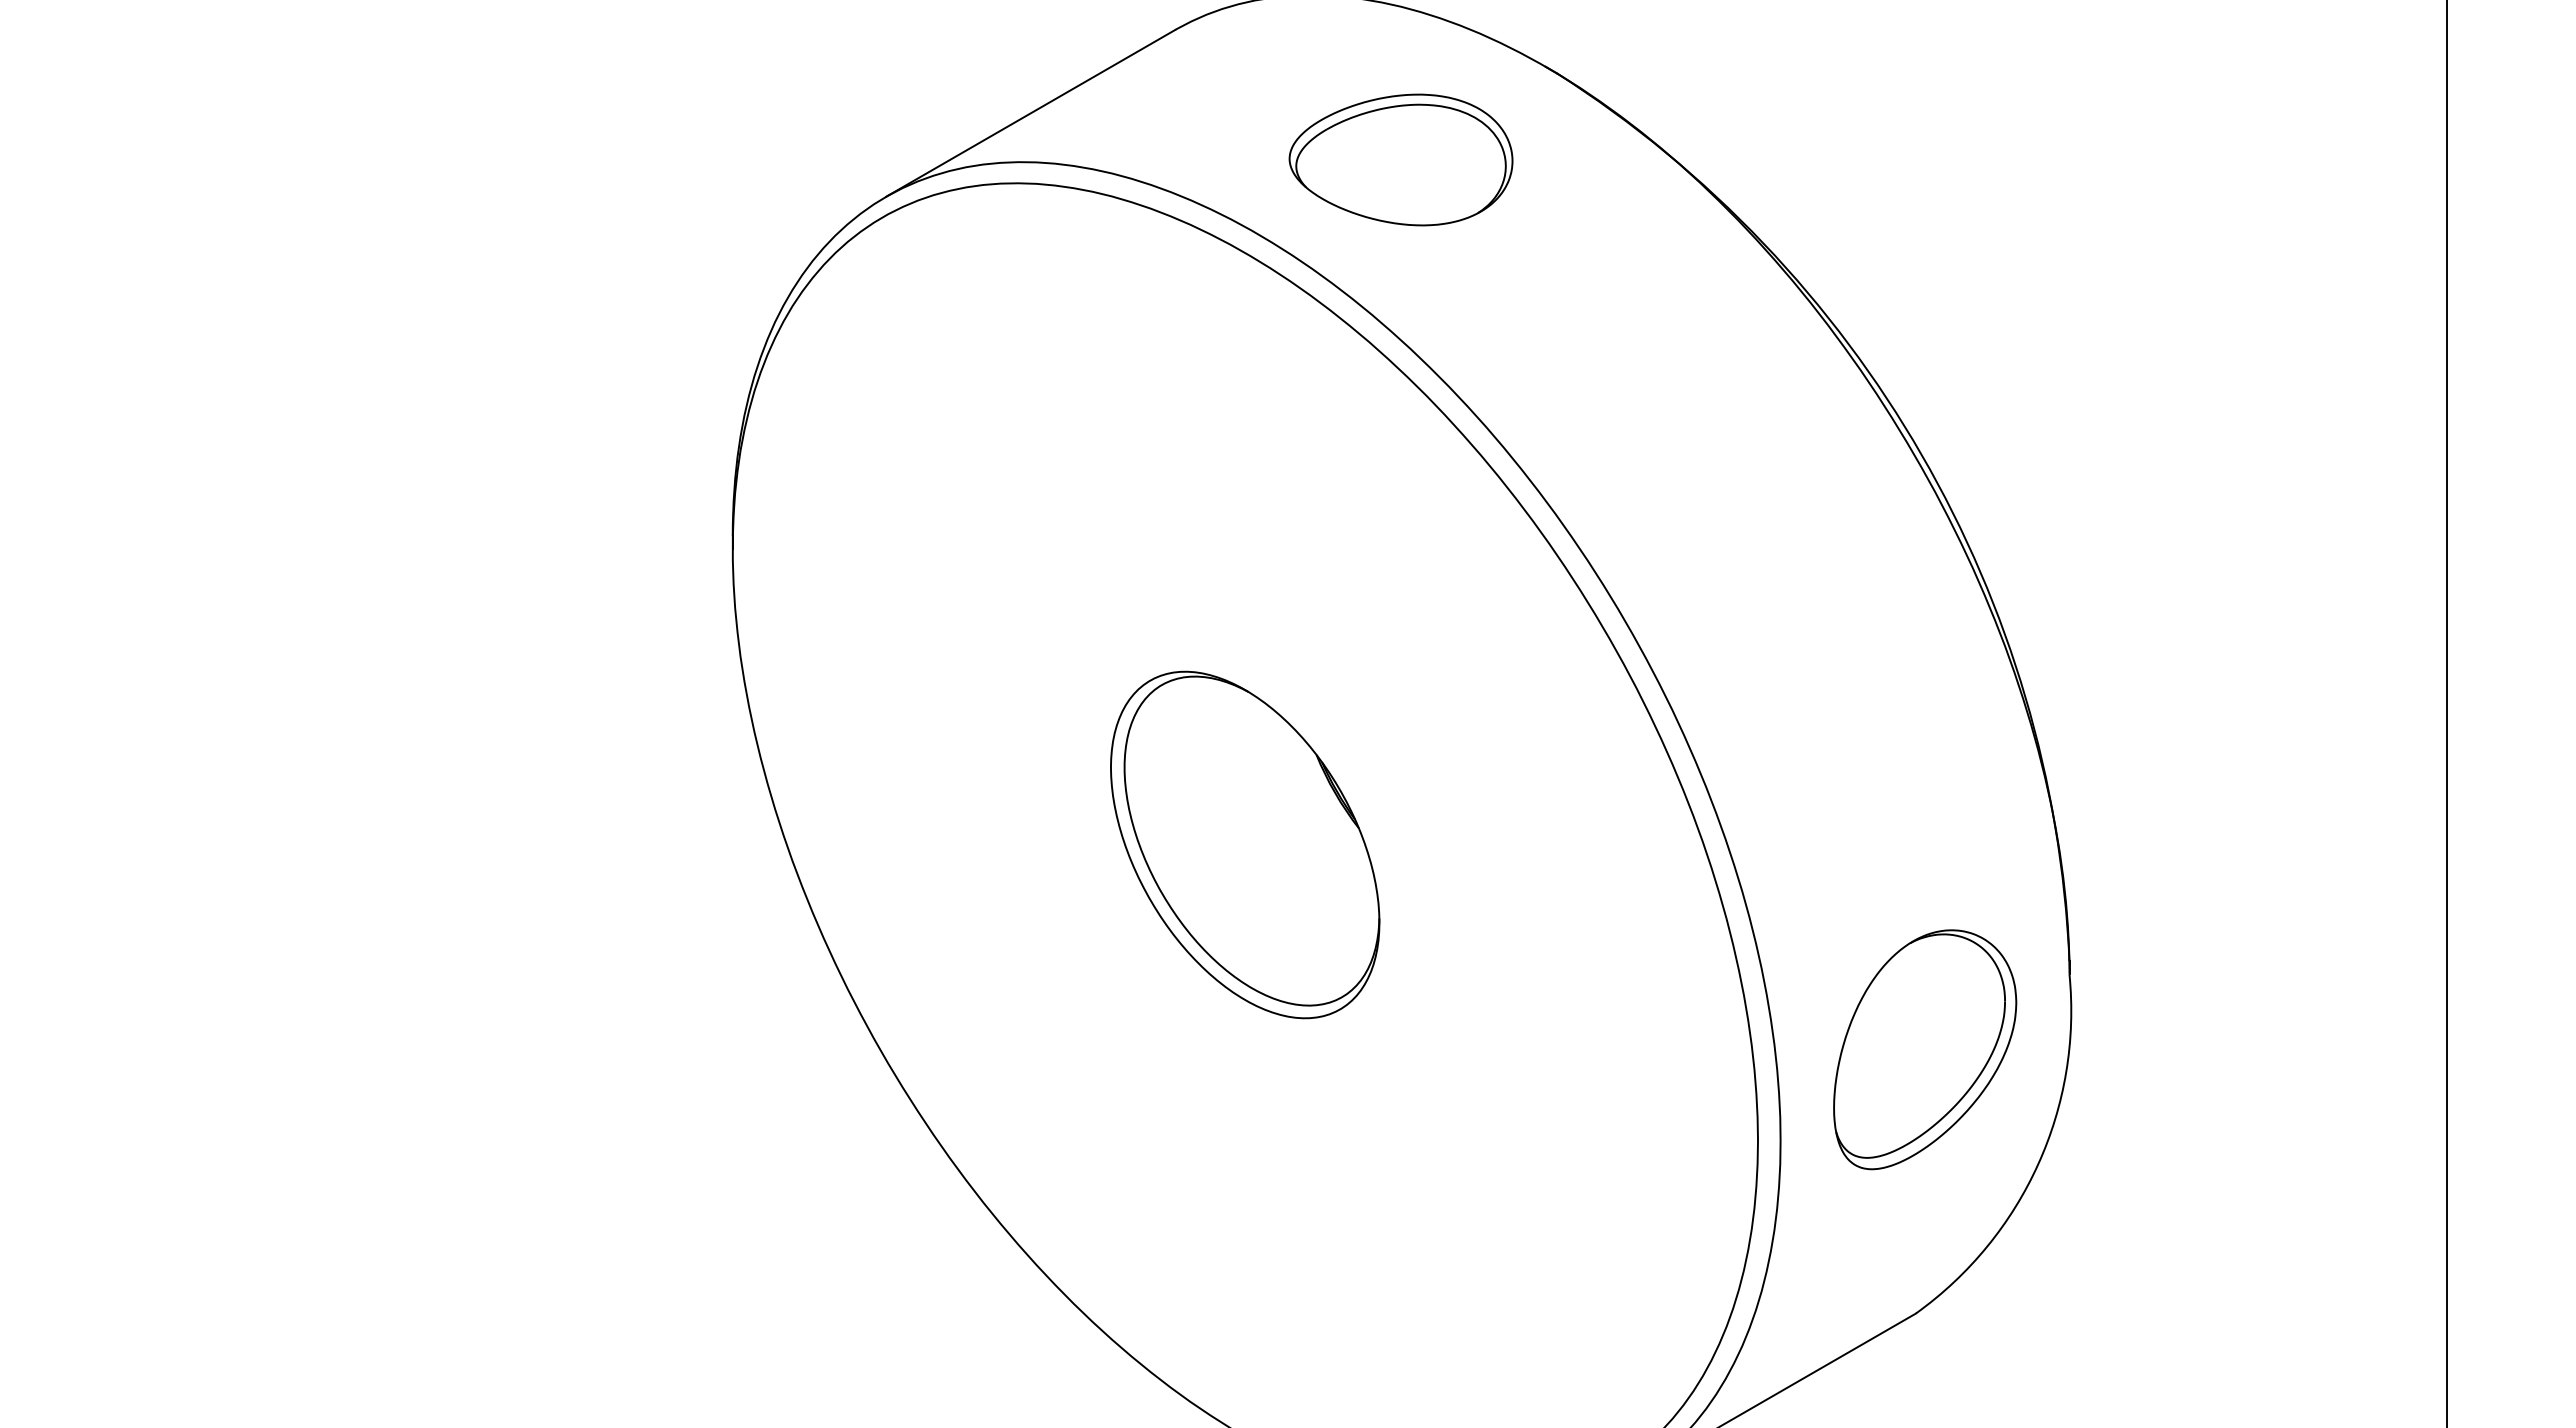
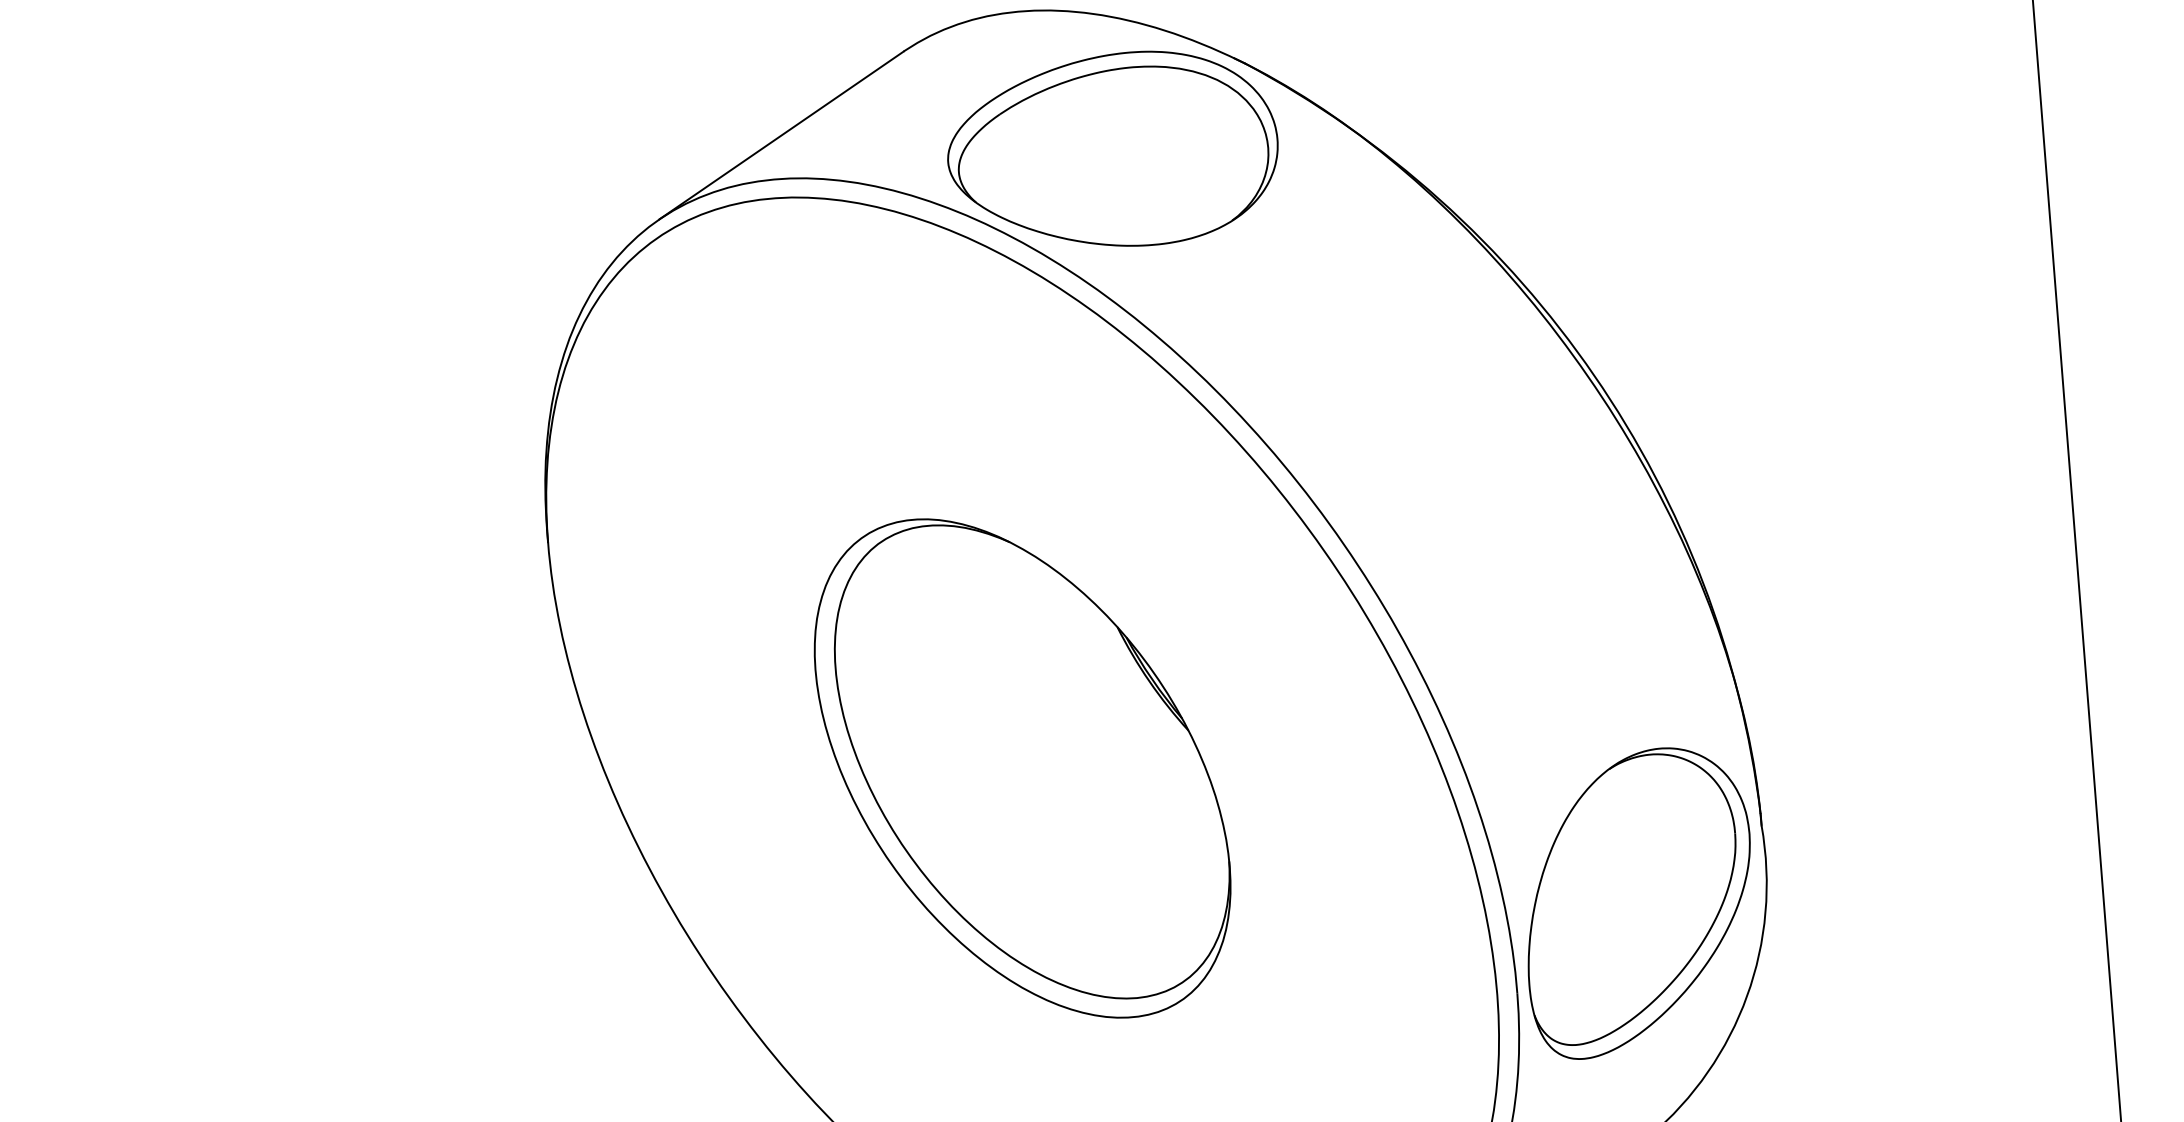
part: (1400, 159) -> (1112, 150), size x1.67
part: (1244, 844) -> (1021, 768), size x1.67
part: (1925, 1049) -> (1639, 902), size x1.43

